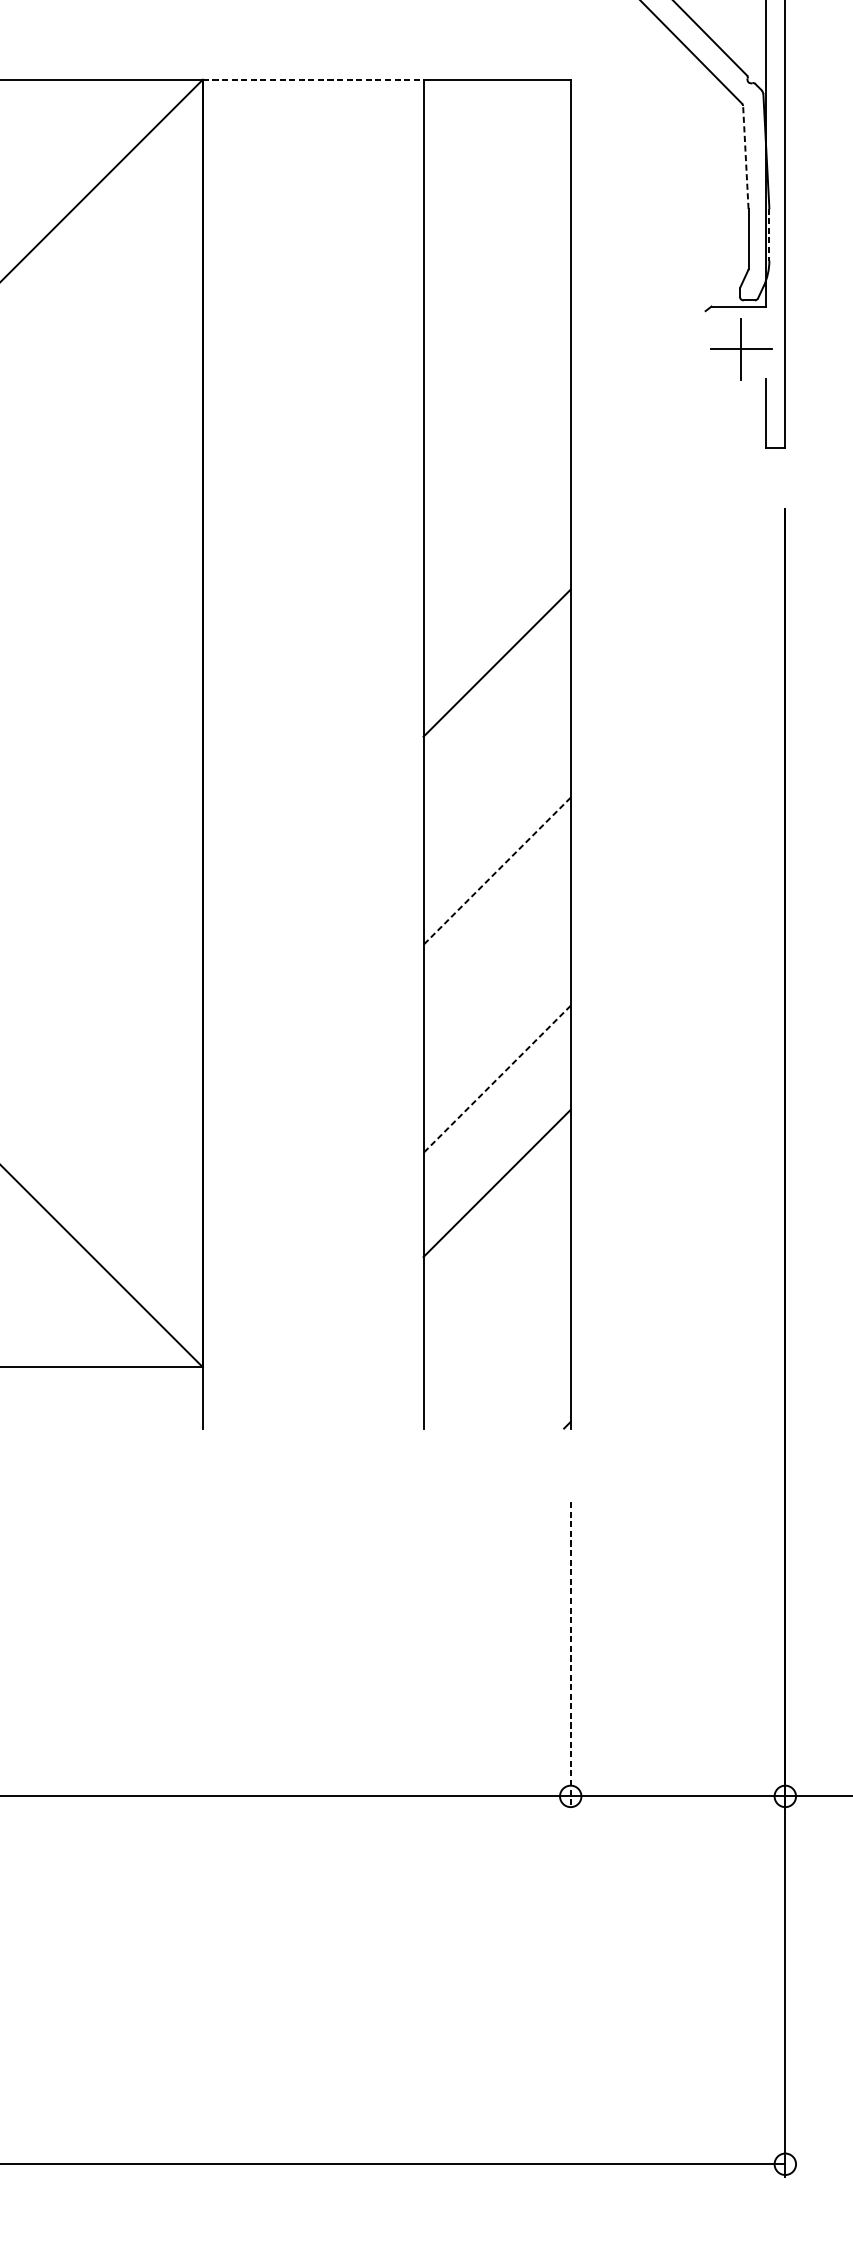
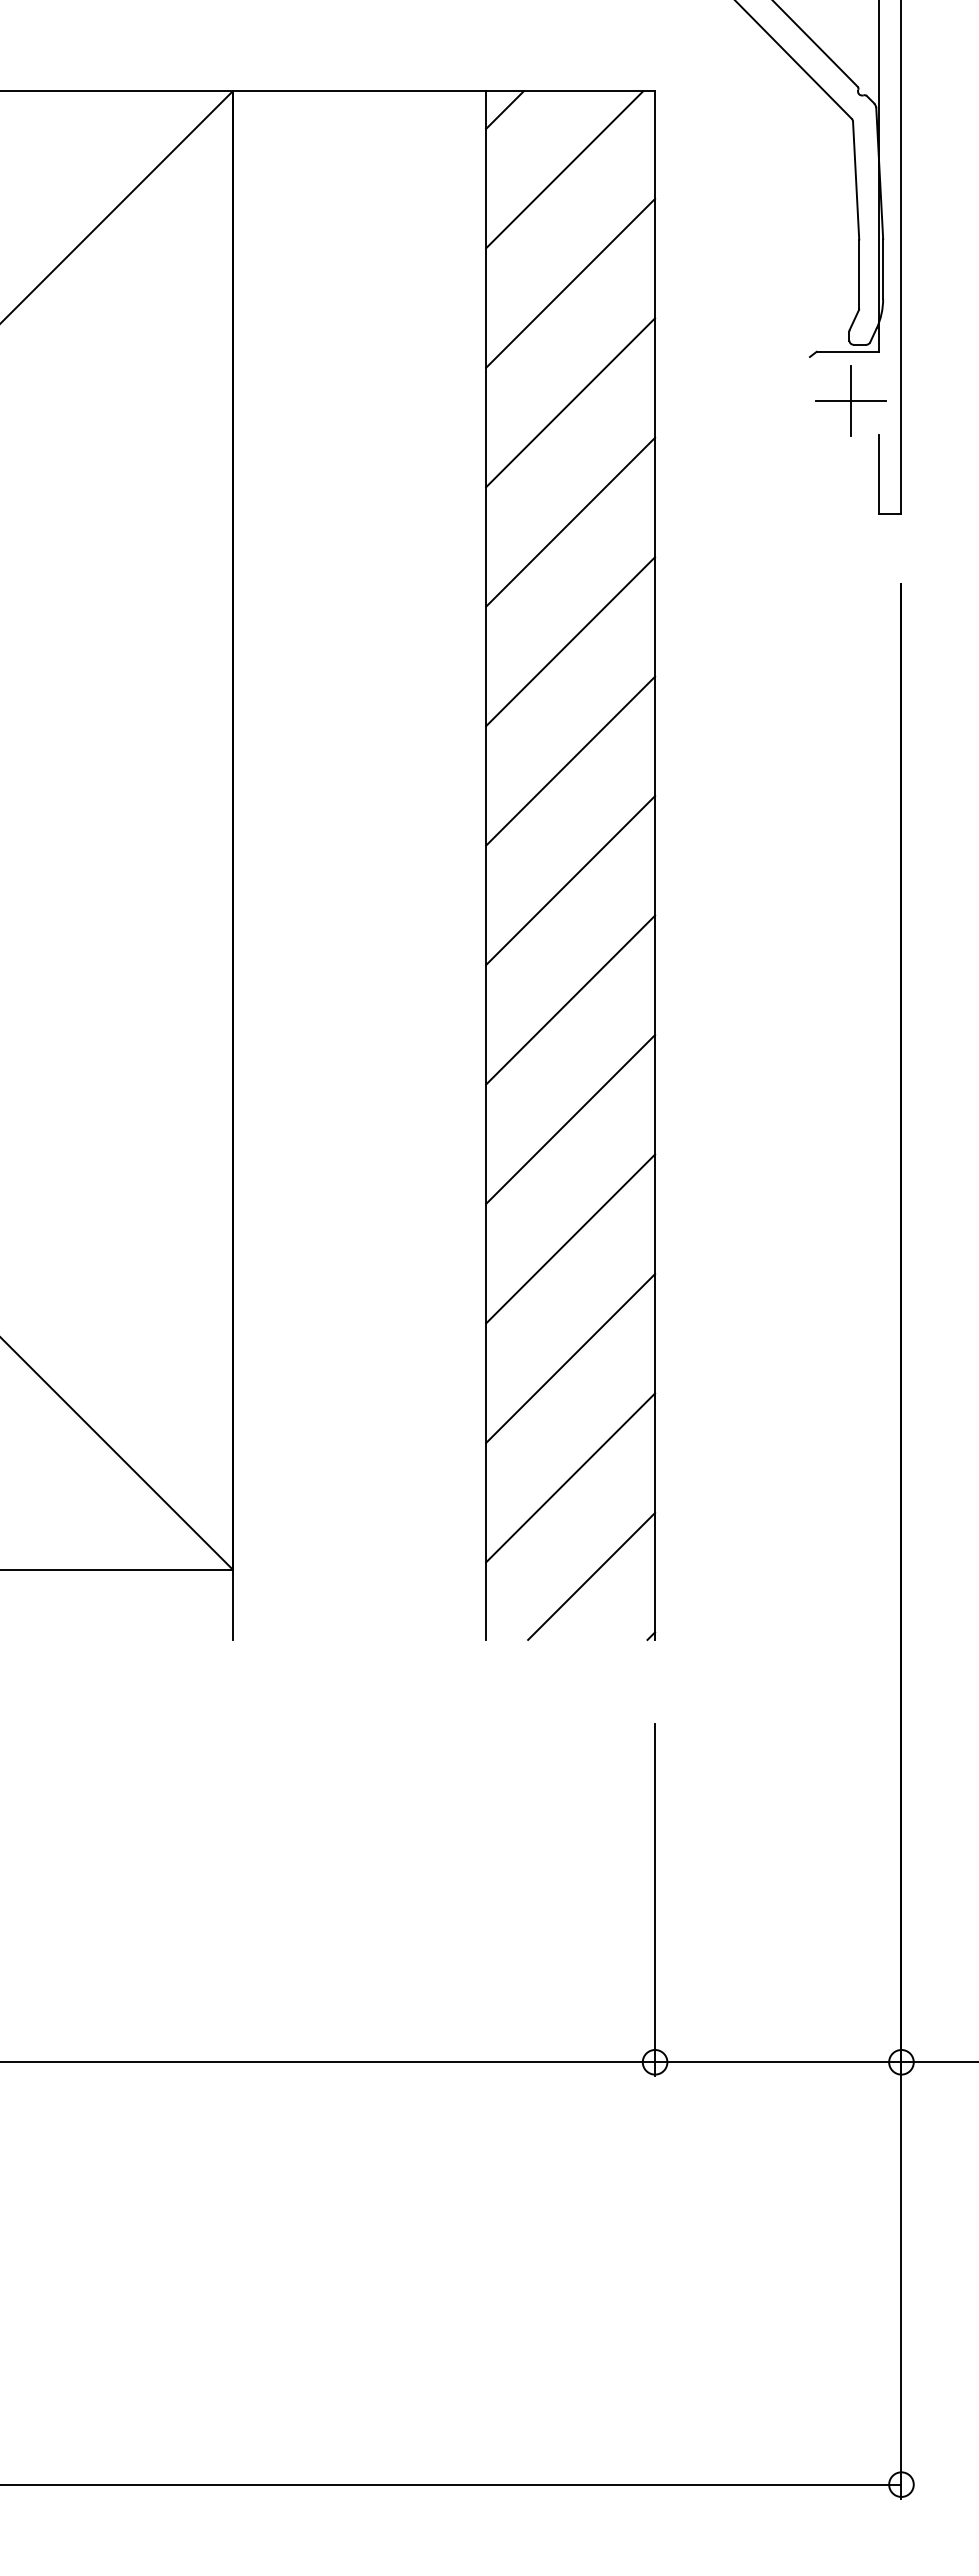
line: (313, 79) -> (359, 91), dashed -> solid
line: (439, 95) -> (504, 109), added
line: (491, 147) -> (564, 169), added
line: (746, 157) -> (856, 180), dashed -> solid
line: (769, 234) -> (883, 269), dashed -> solid
line: (497, 246) -> (570, 282), added
line: (497, 350) -> (570, 402), added
line: (497, 454) -> (570, 521), added
line: (497, 558) -> (570, 641), added
line: (497, 767) -> (570, 880), added
line: (497, 871) -> (570, 1000), dashed -> solid
line: (497, 975) -> (570, 1119), added
line: (497, 1079) -> (570, 1239), dashed -> solid
line: (497, 1287) -> (570, 1477), added
line: (515, 1372) -> (591, 1575), added
line: (571, 1655) -> (655, 1900), dashed -> solid

